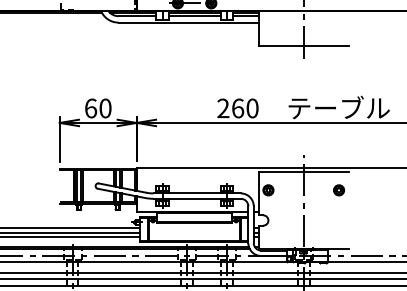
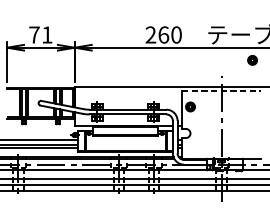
text: (98, 108) -> (41, 35), 60 -> 71
line: (303, 172) -> (221, 91), solid -> dashed
part: (339, 190) -> (252, 60), moved

